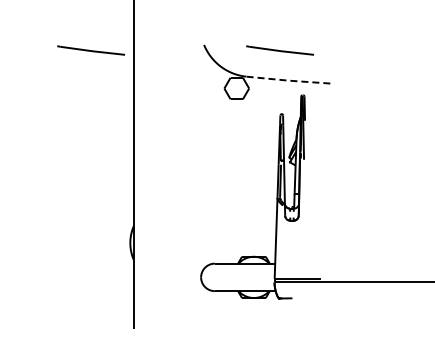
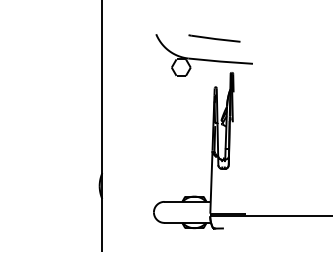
line: (90, 50) -> (69, 38), removed
line: (288, 80) -> (220, 61), dashed -> solid

